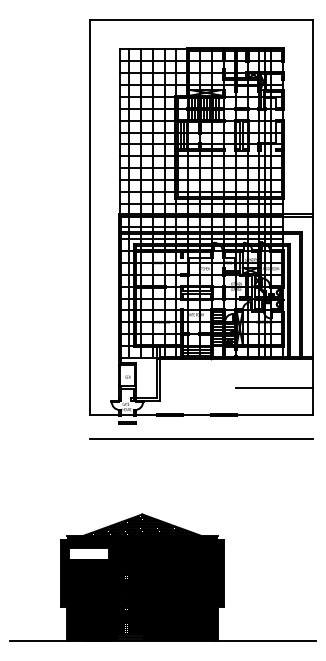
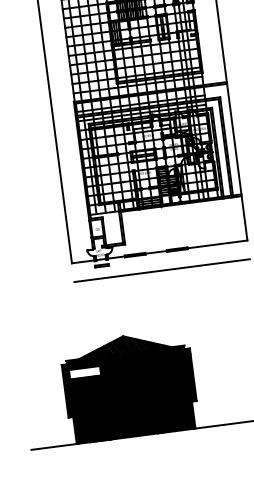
line: (273, 387) -> (213, 222), removed

